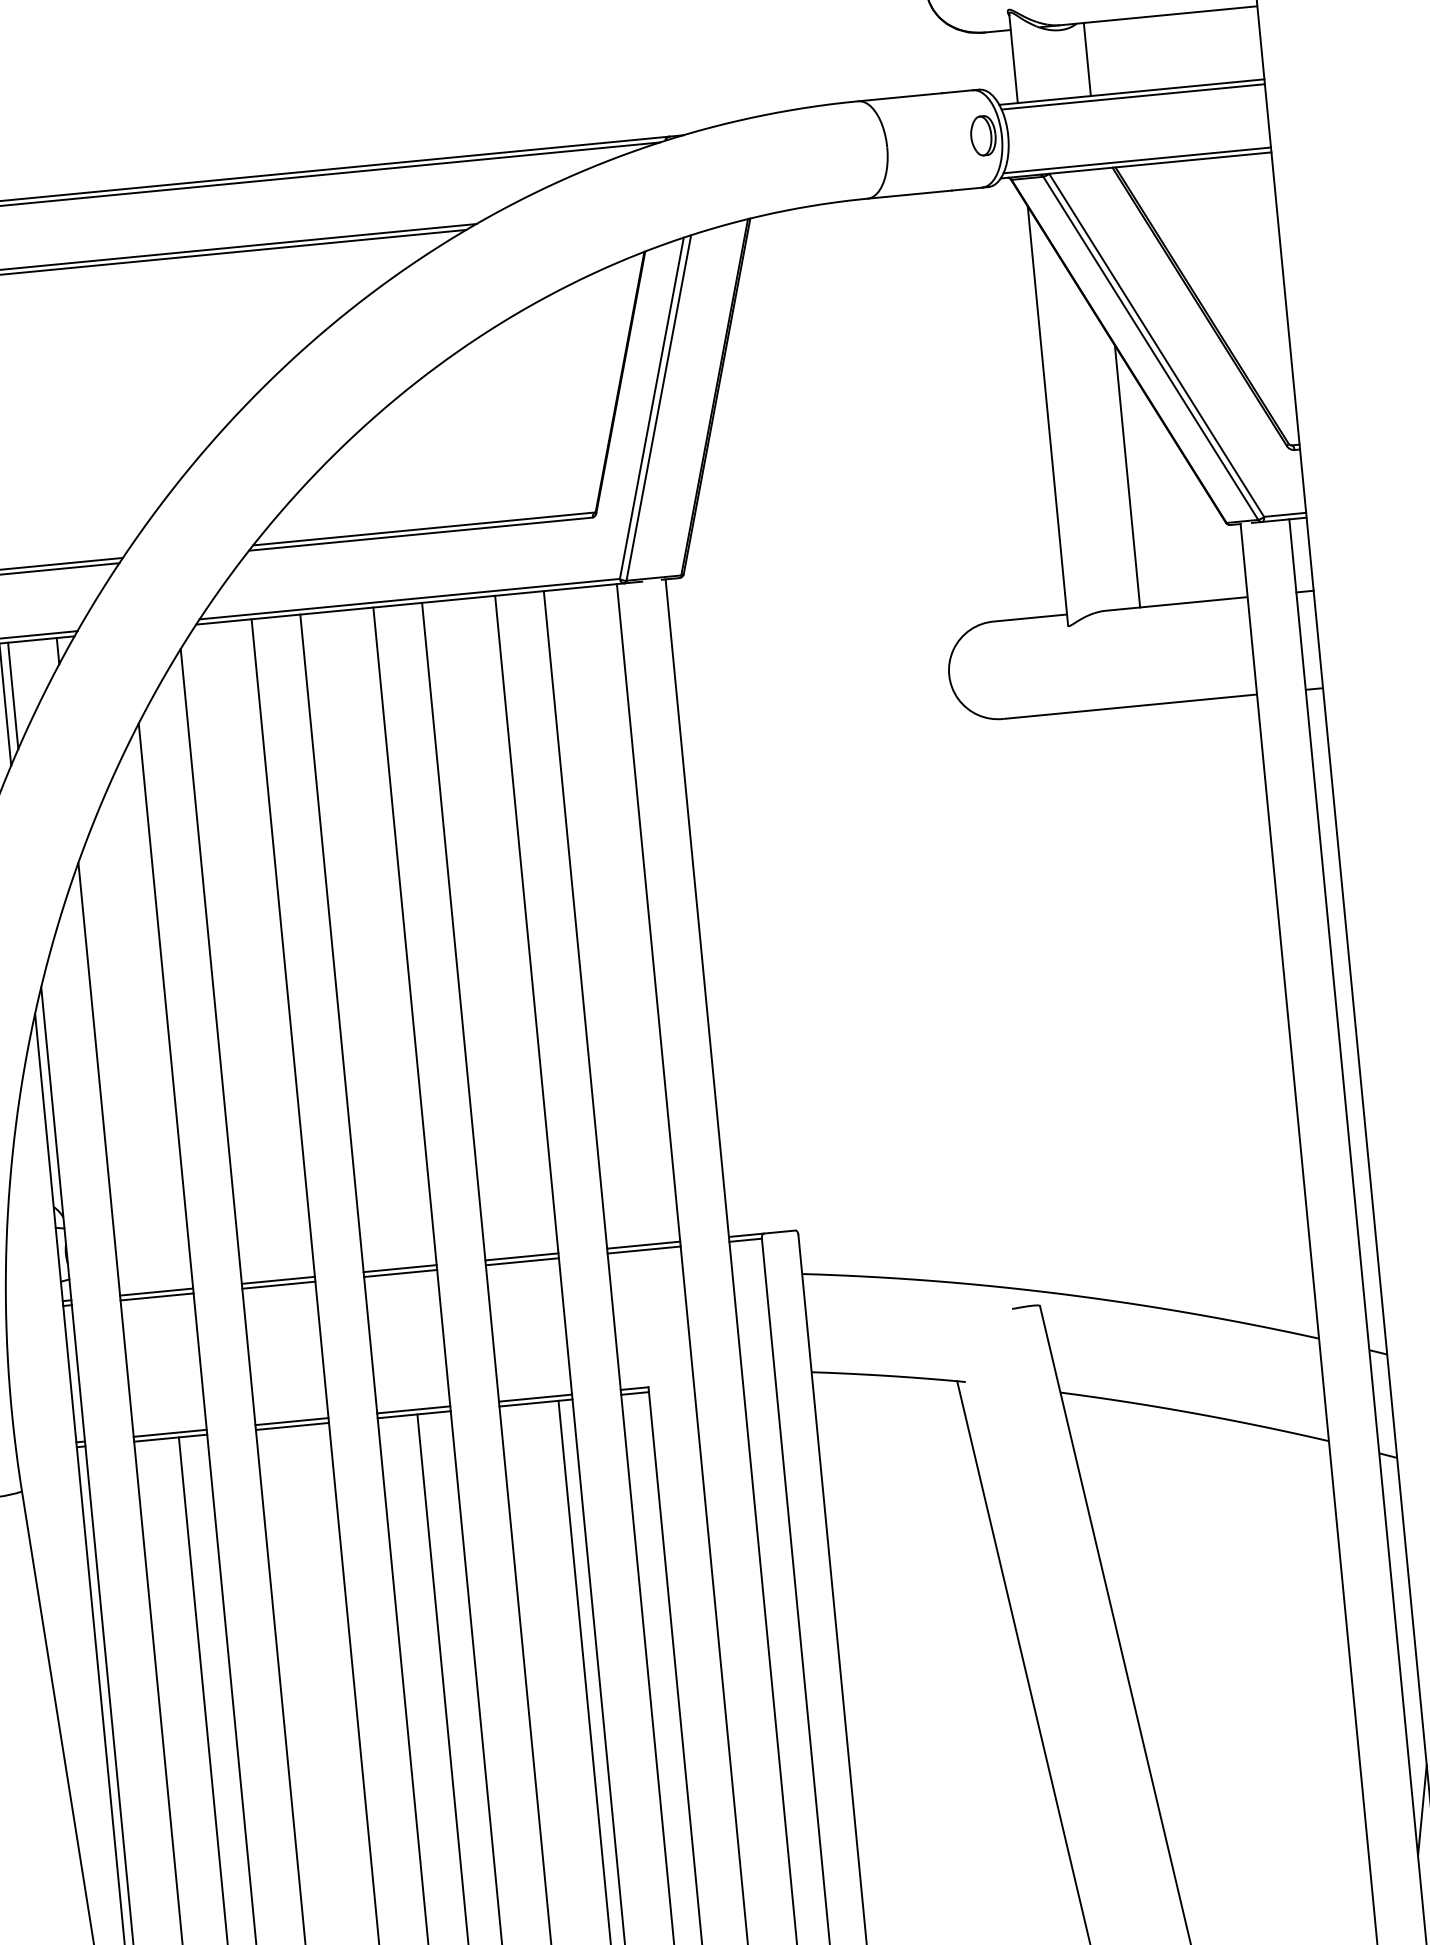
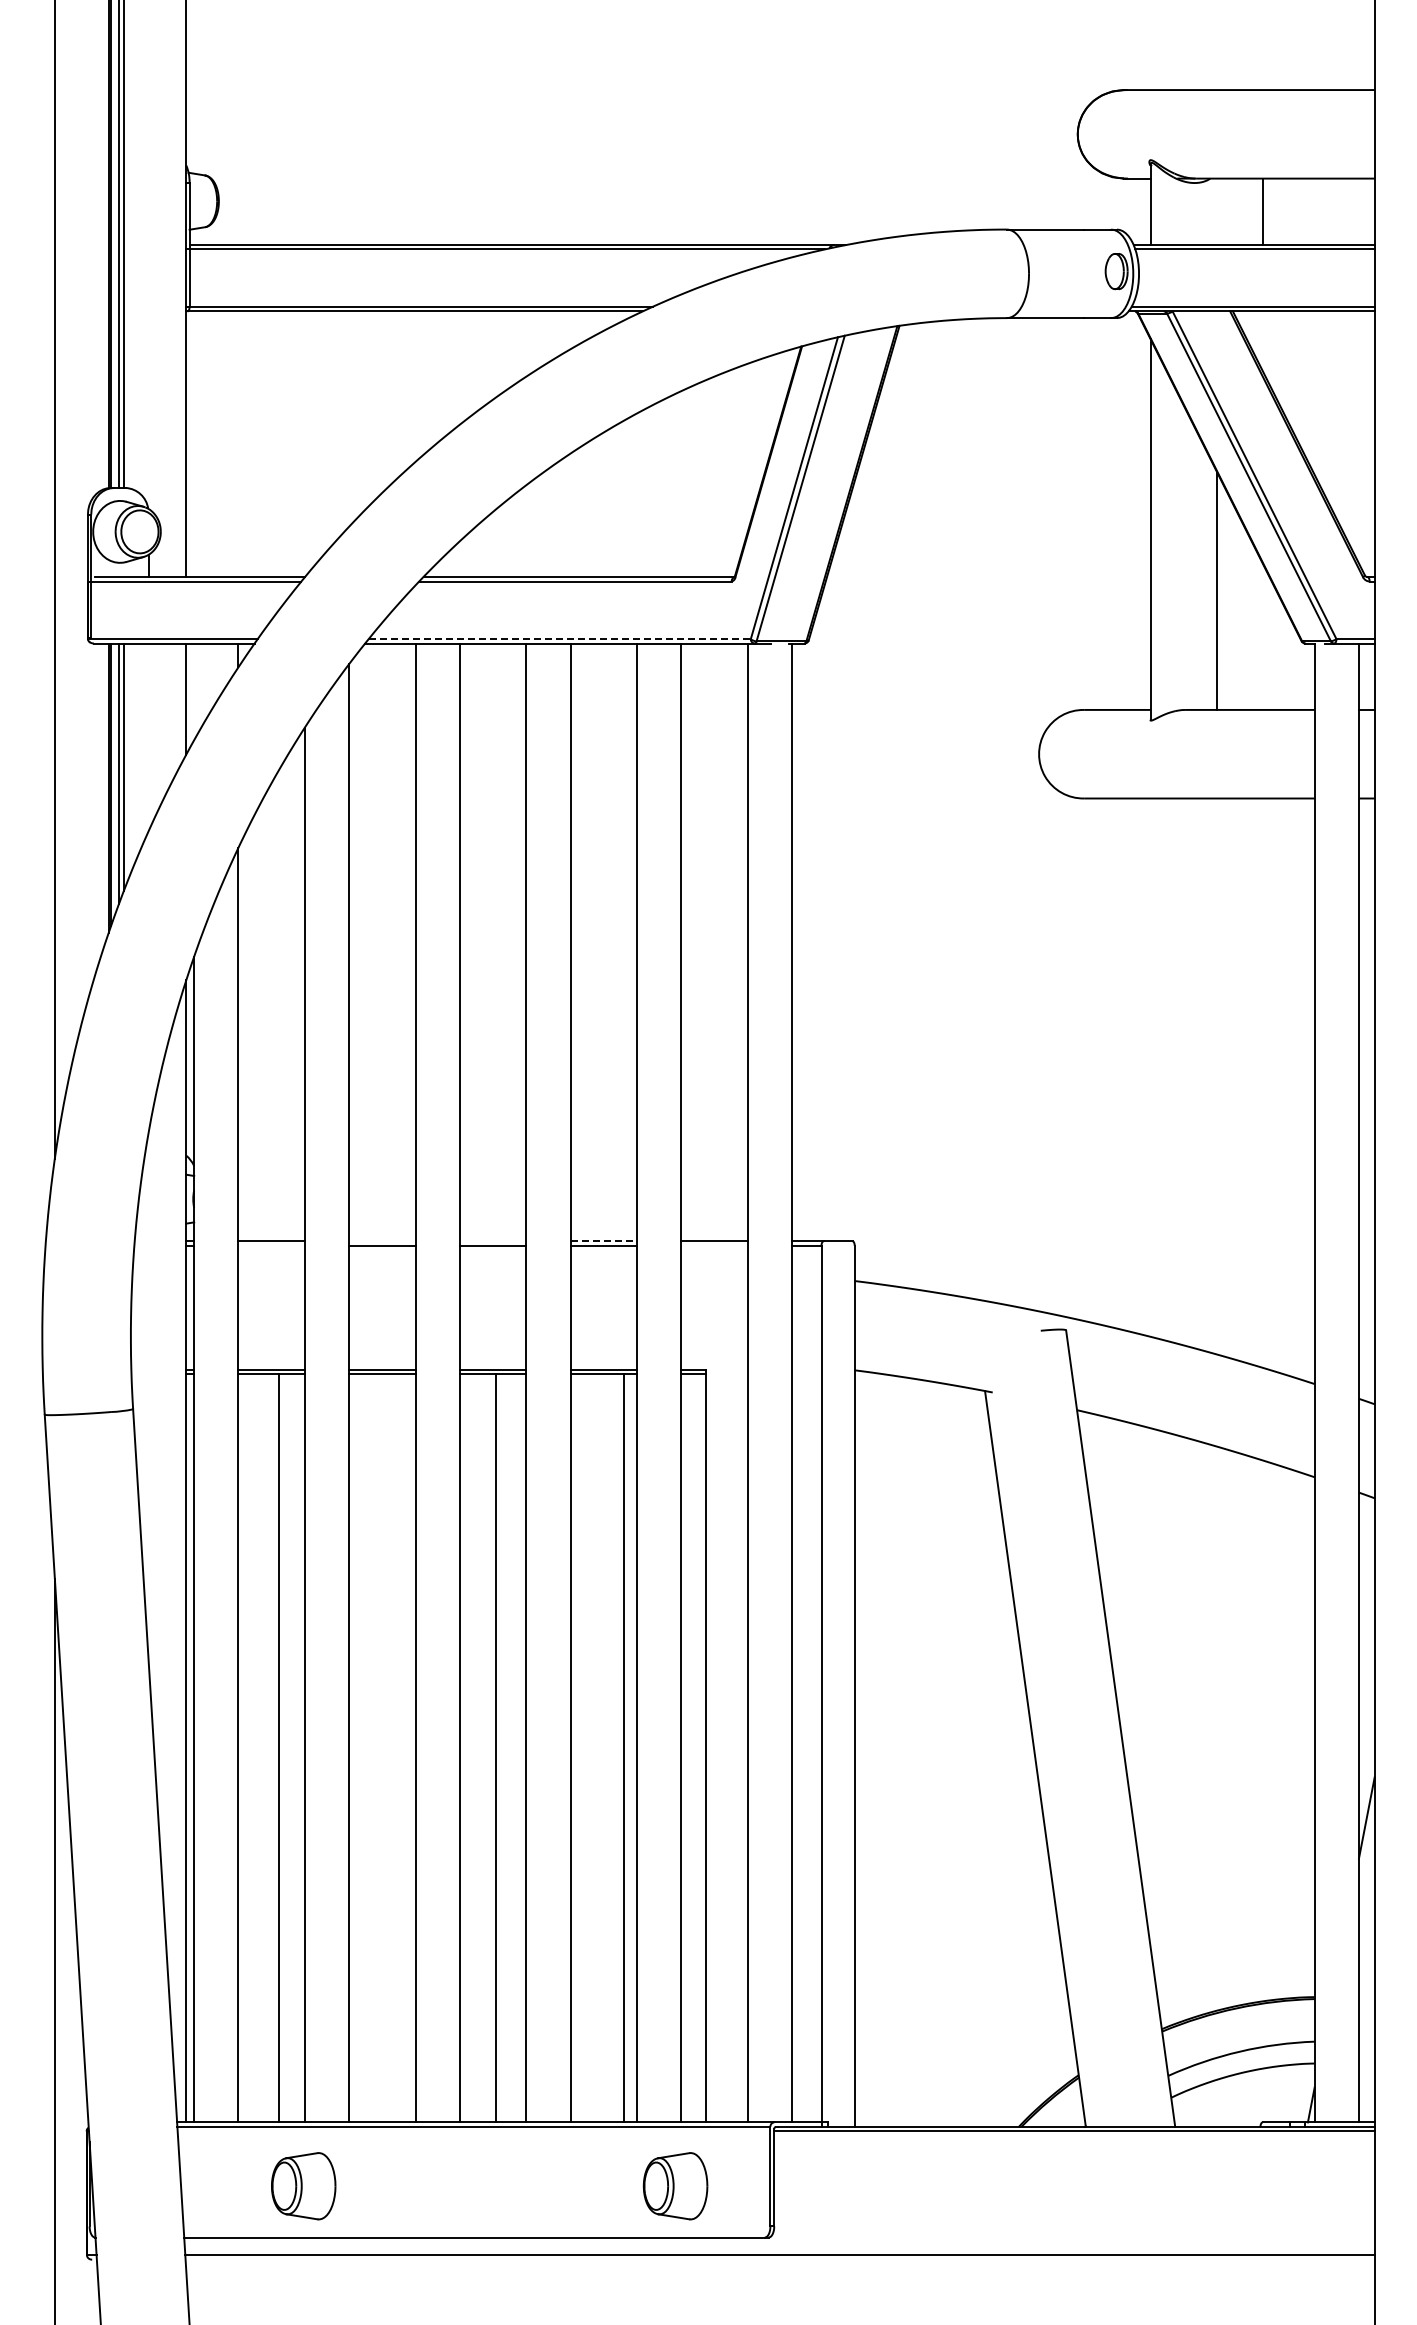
line: (1086, 59) -> (1262, 211), moved
line: (410, 599) -> (560, 639), solid -> dashed
line: (13, 695) -> (194, 691), removed
line: (644, 1249) -> (714, 1245), removed
line: (522, 1257) -> (604, 1241), solid -> dashed
line: (399, 1268) -> (492, 1241), removed
line: (278, 1280) -> (382, 1241), removed
line: (156, 1296) -> (271, 1245), removed

